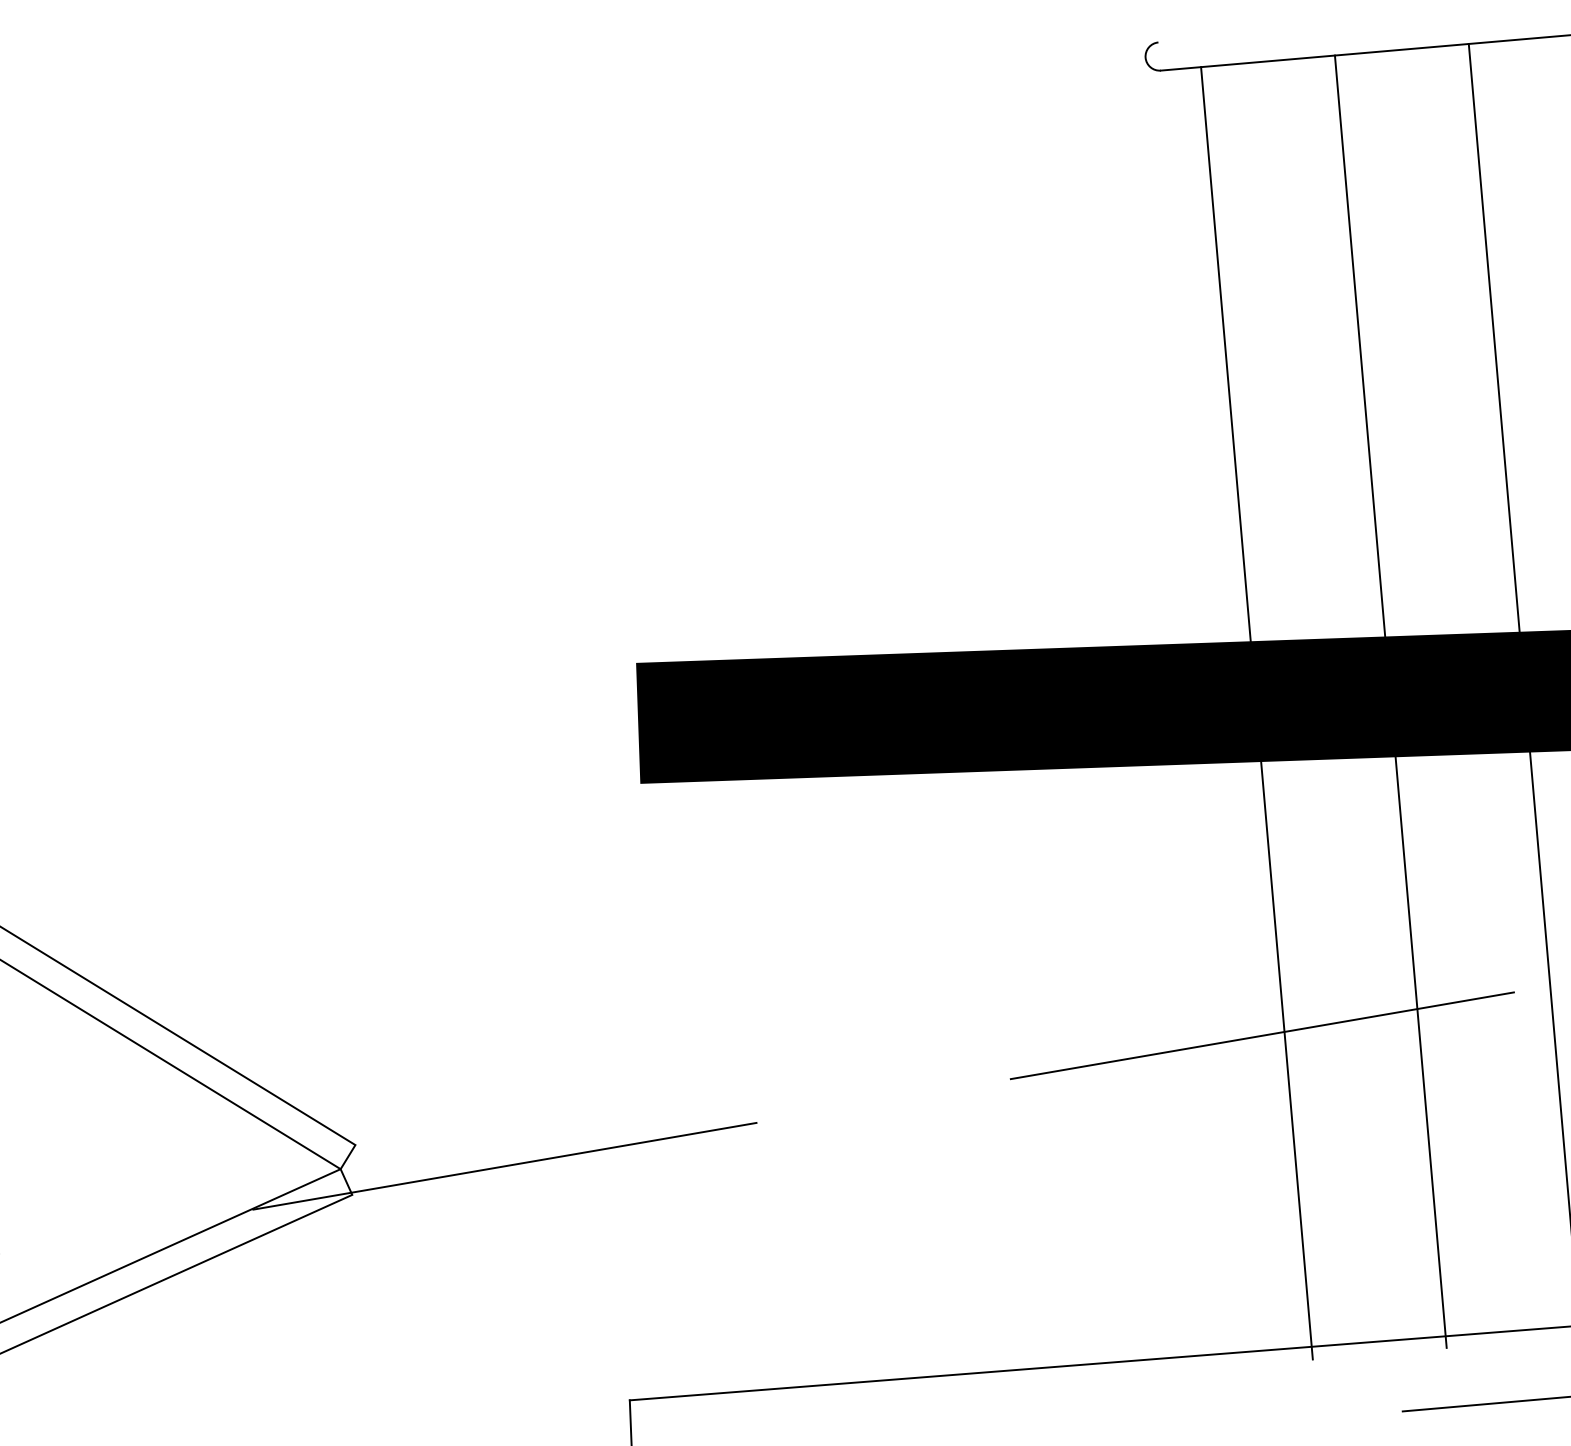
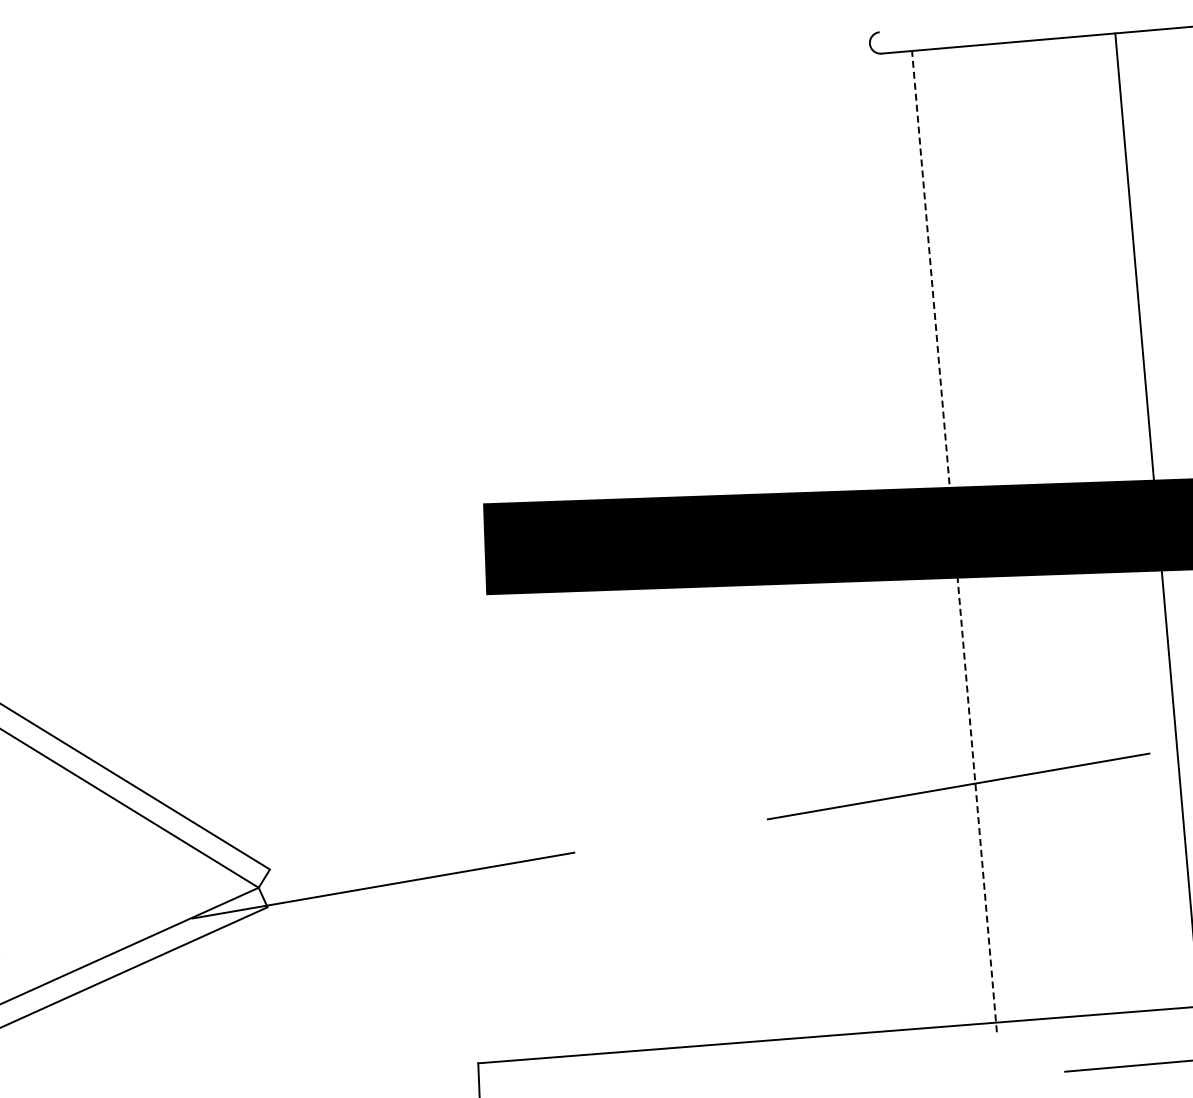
line: (1390, 701) -> (1055, 532), removed
line: (1256, 713) -> (954, 541), solid -> dashed

